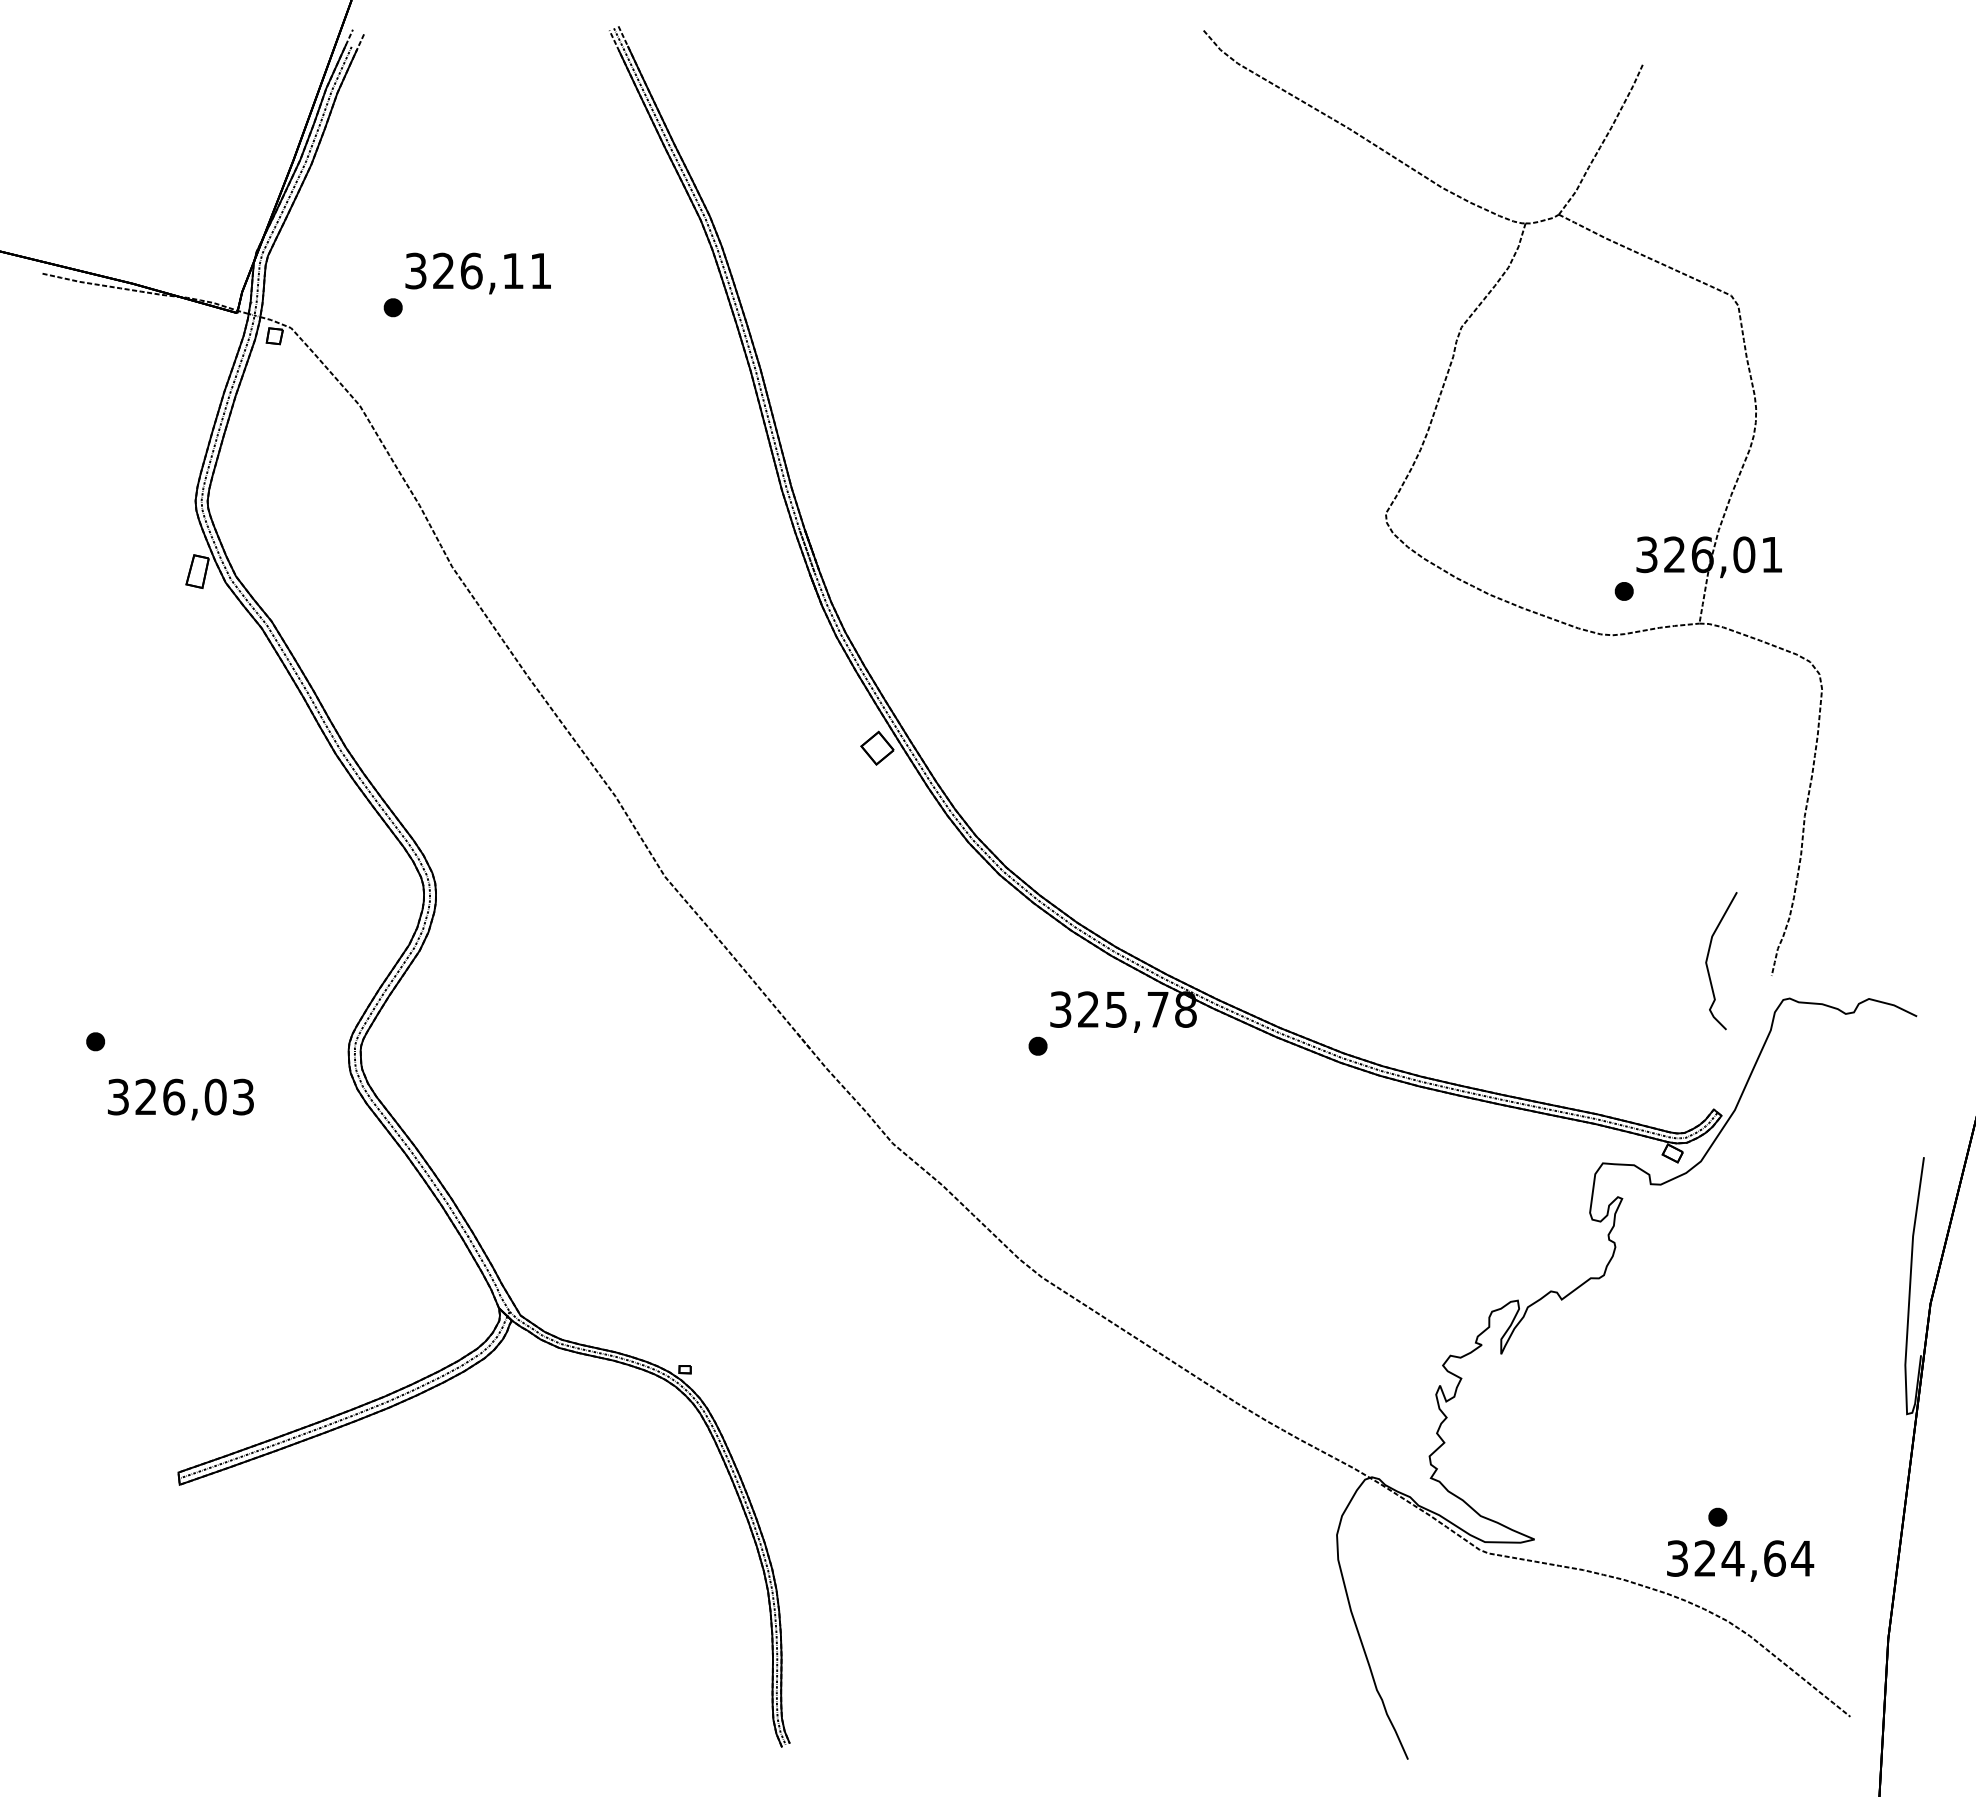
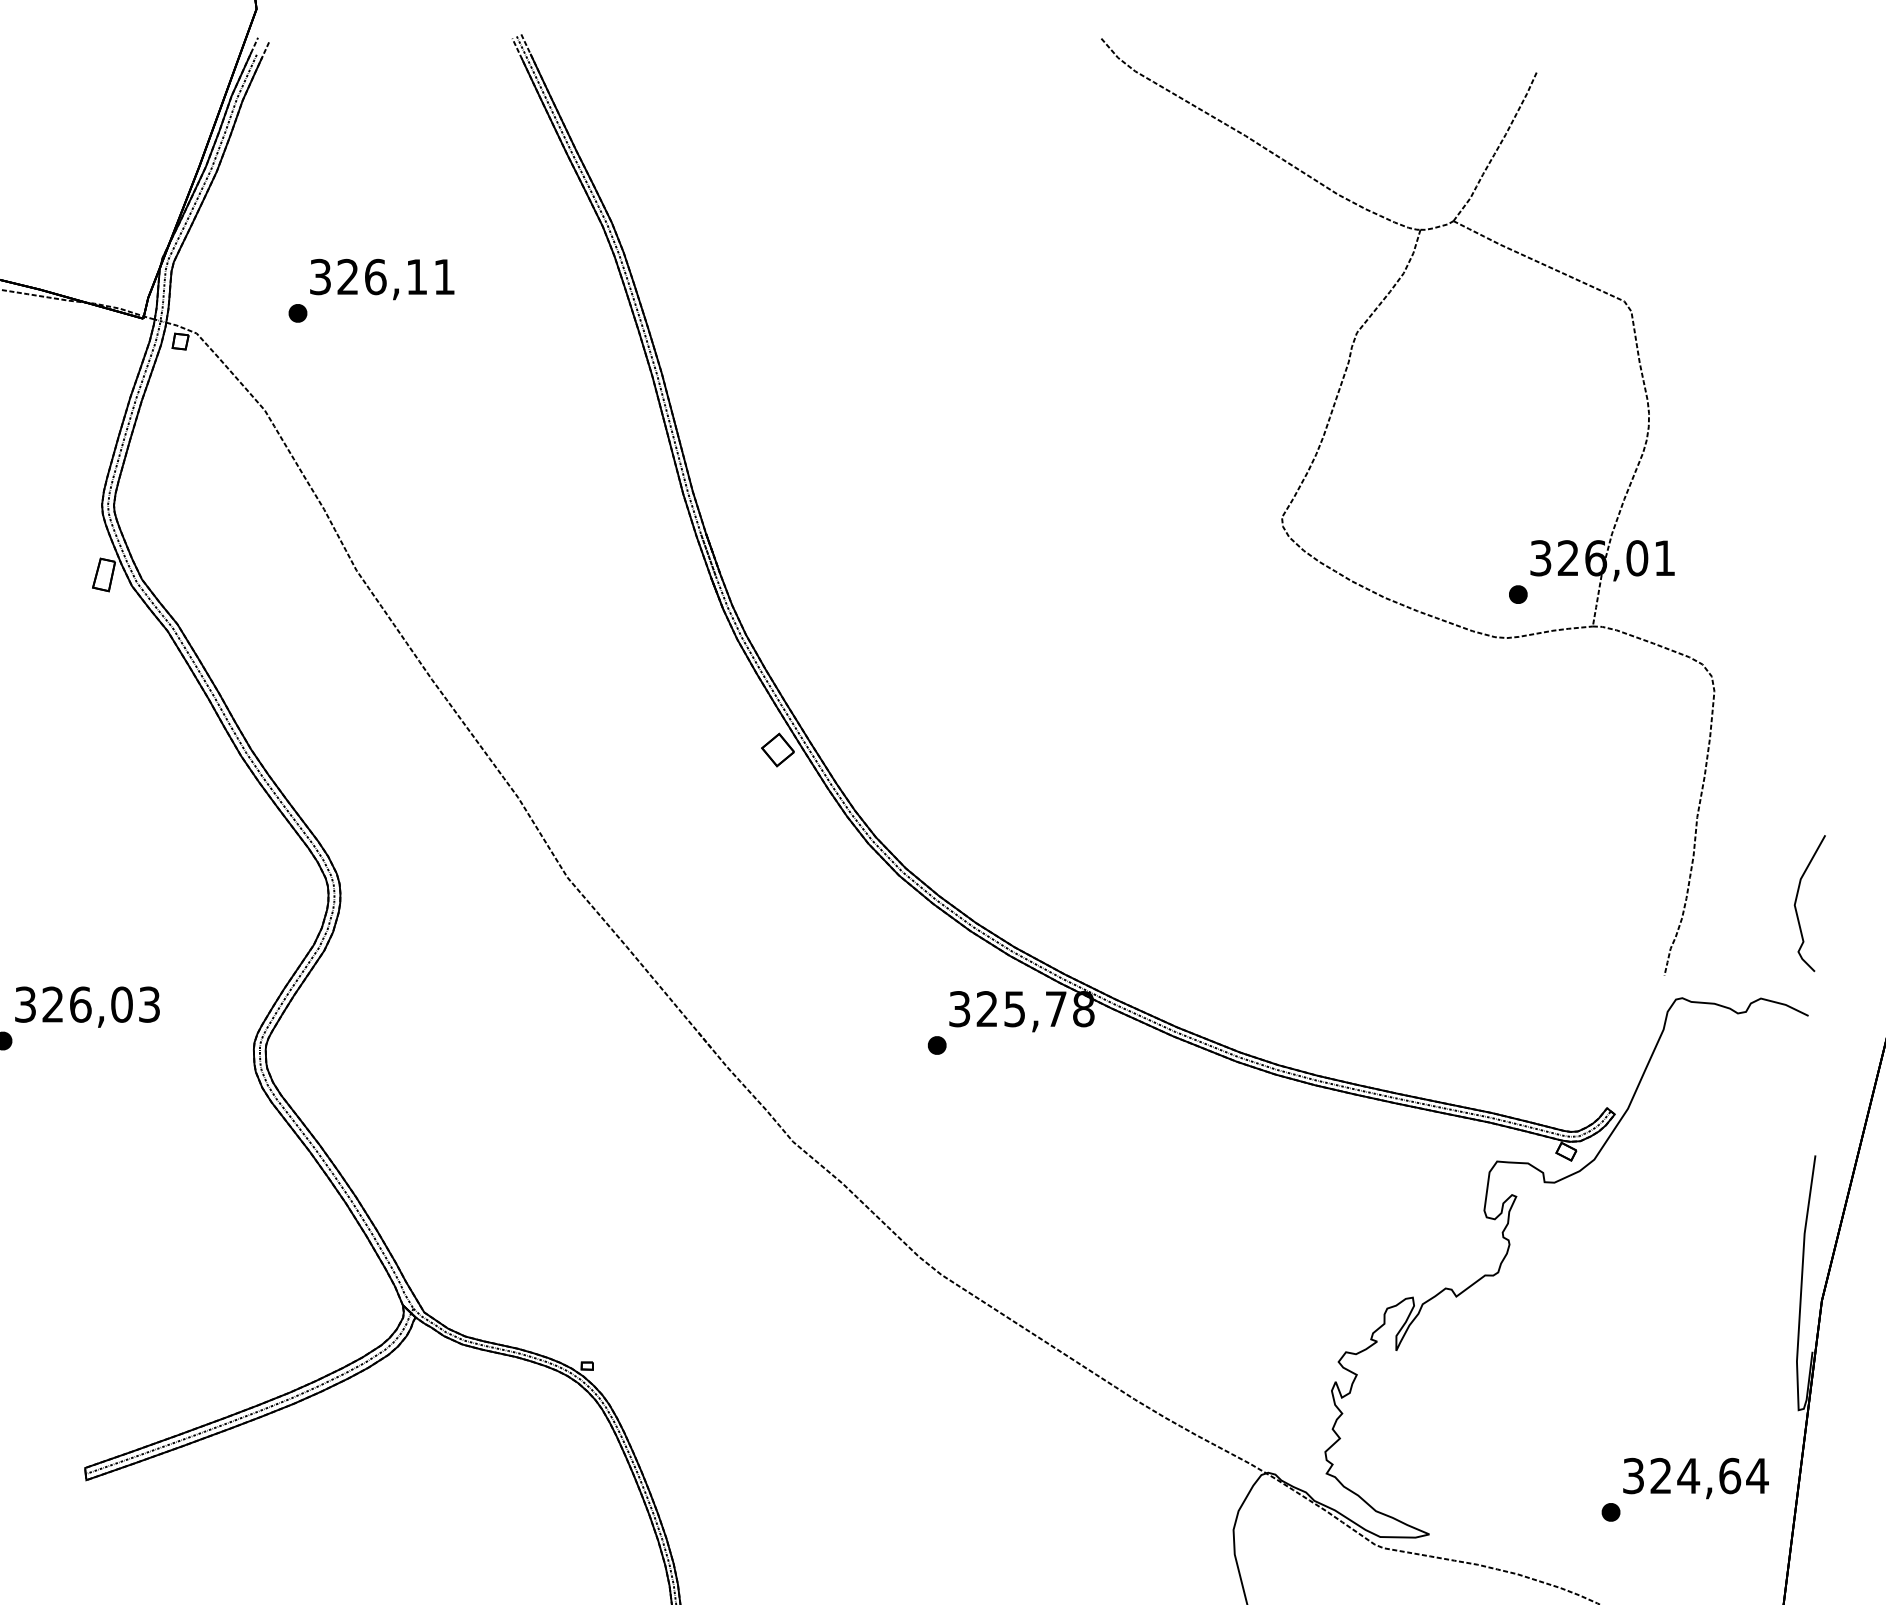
curve: (1708, 957) -> (1797, 899), moved
text: (180, 1099) -> (87, 1007), moved
text: (1740, 1560) -> (1695, 1477), moved

